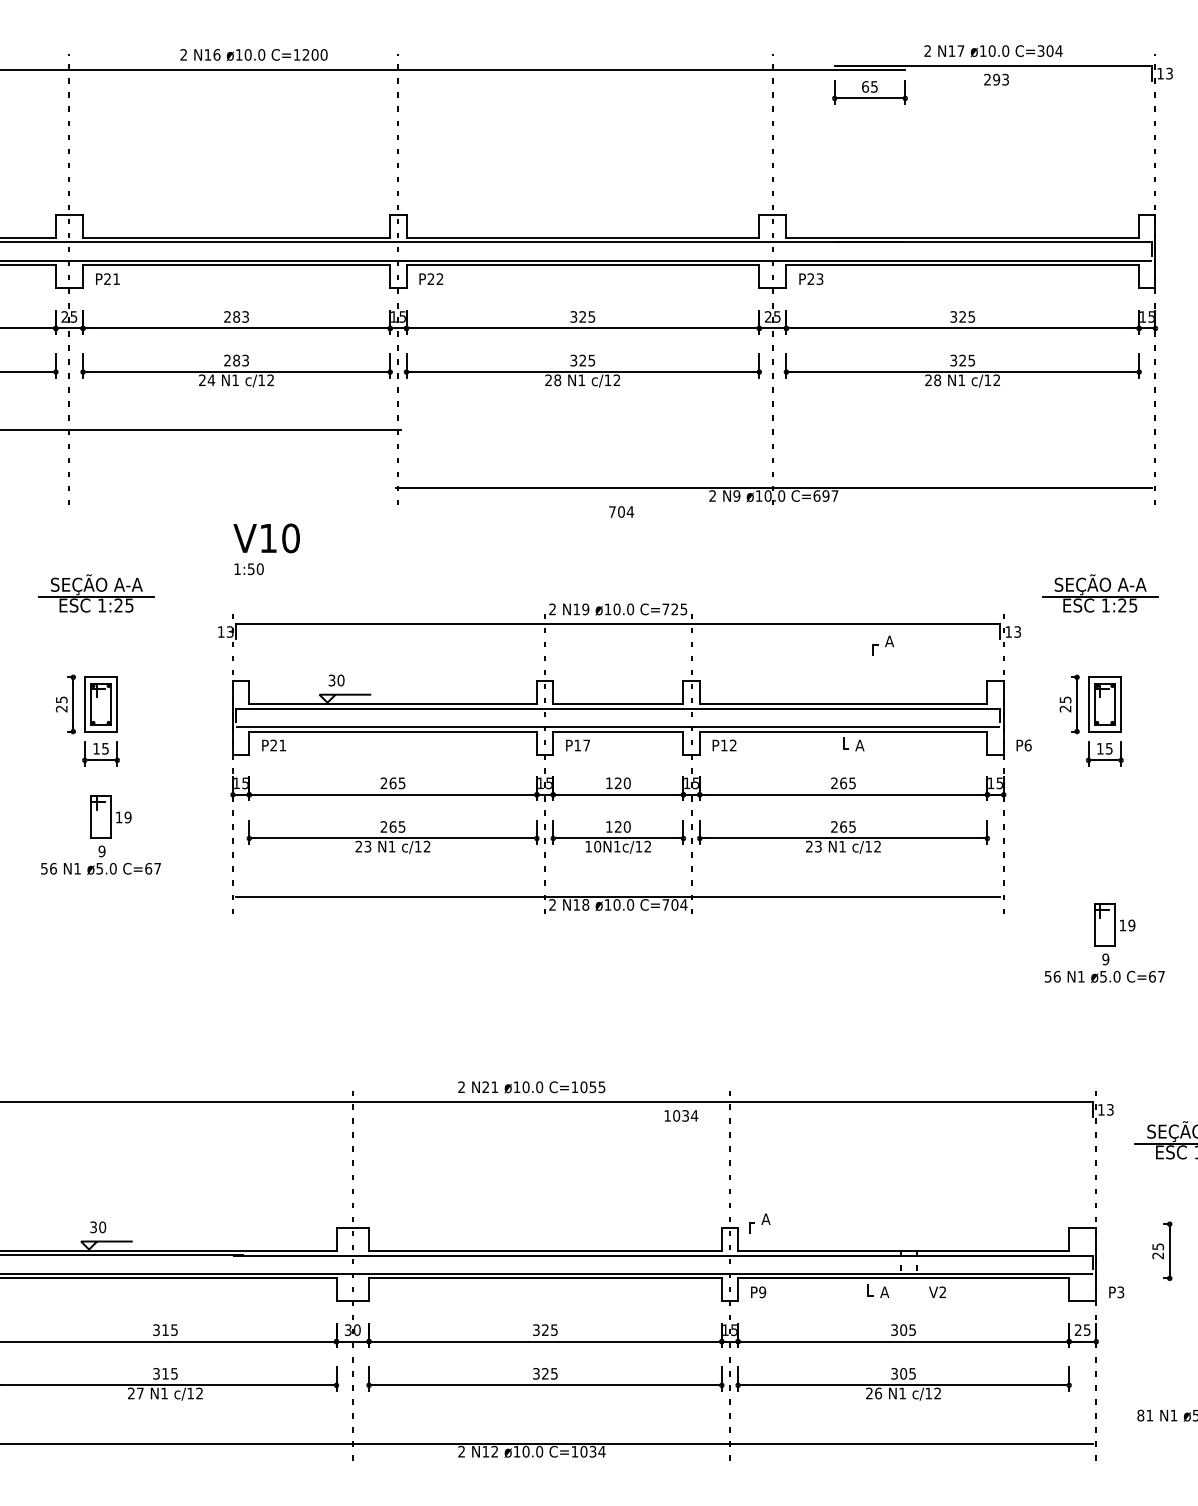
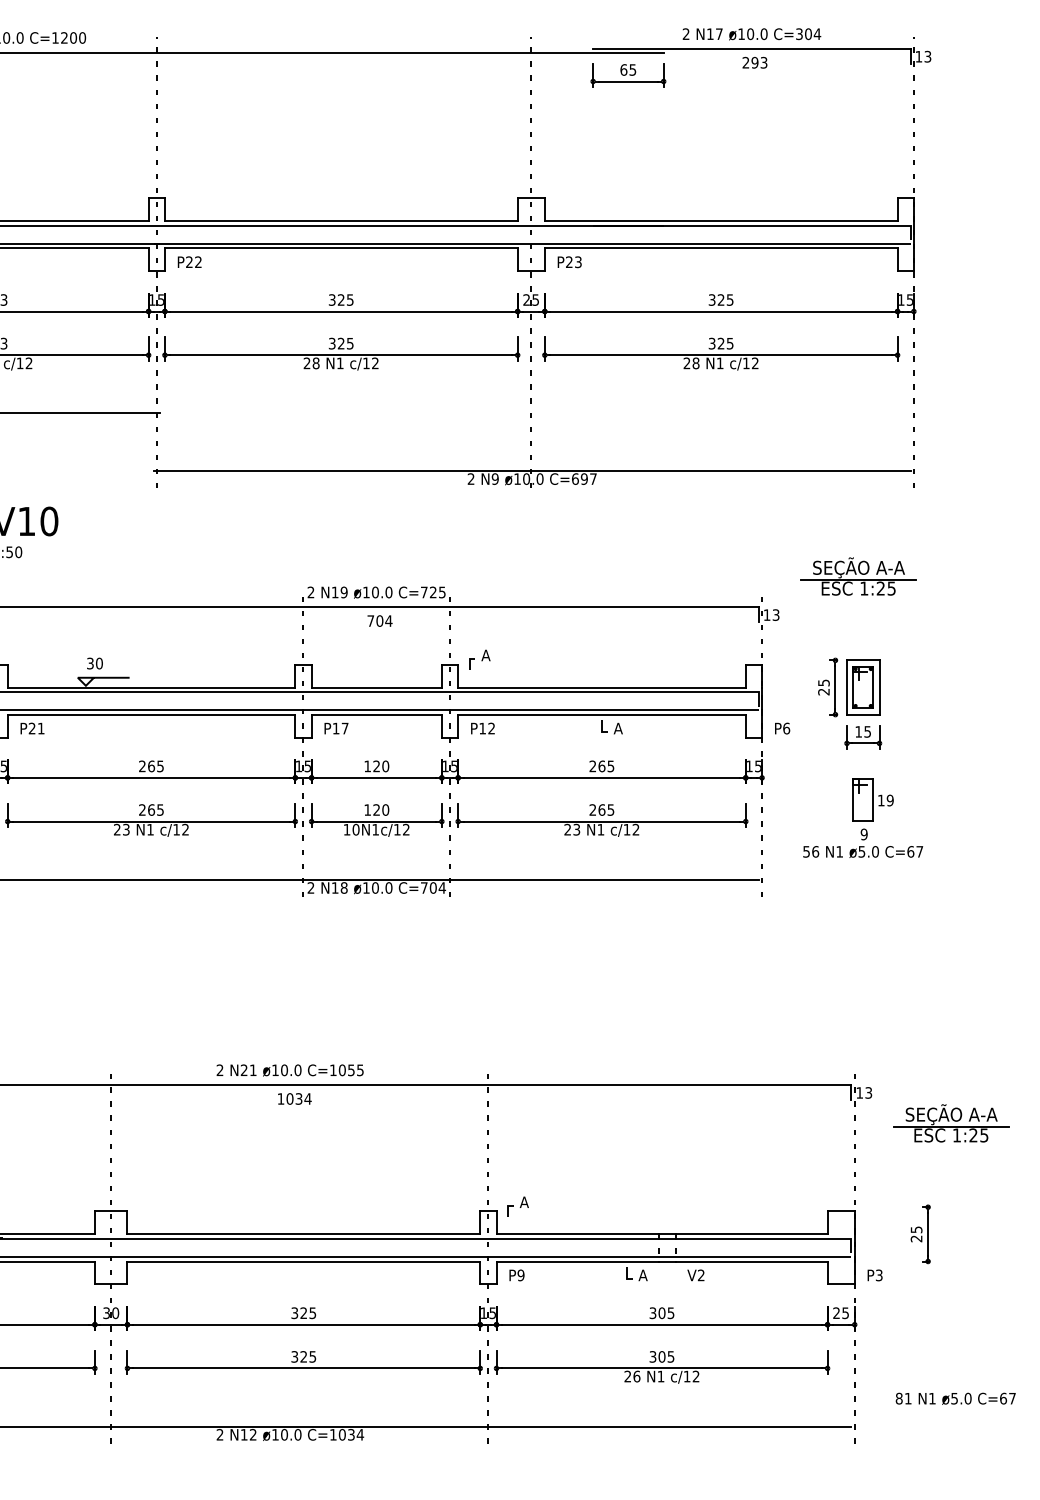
text: (621, 511) -> (379, 620), moved
part: (882, 645) -> (478, 659), moved
part: (1104, 942) -> (862, 817), moved
text: (681, 1115) -> (294, 1098), moved

